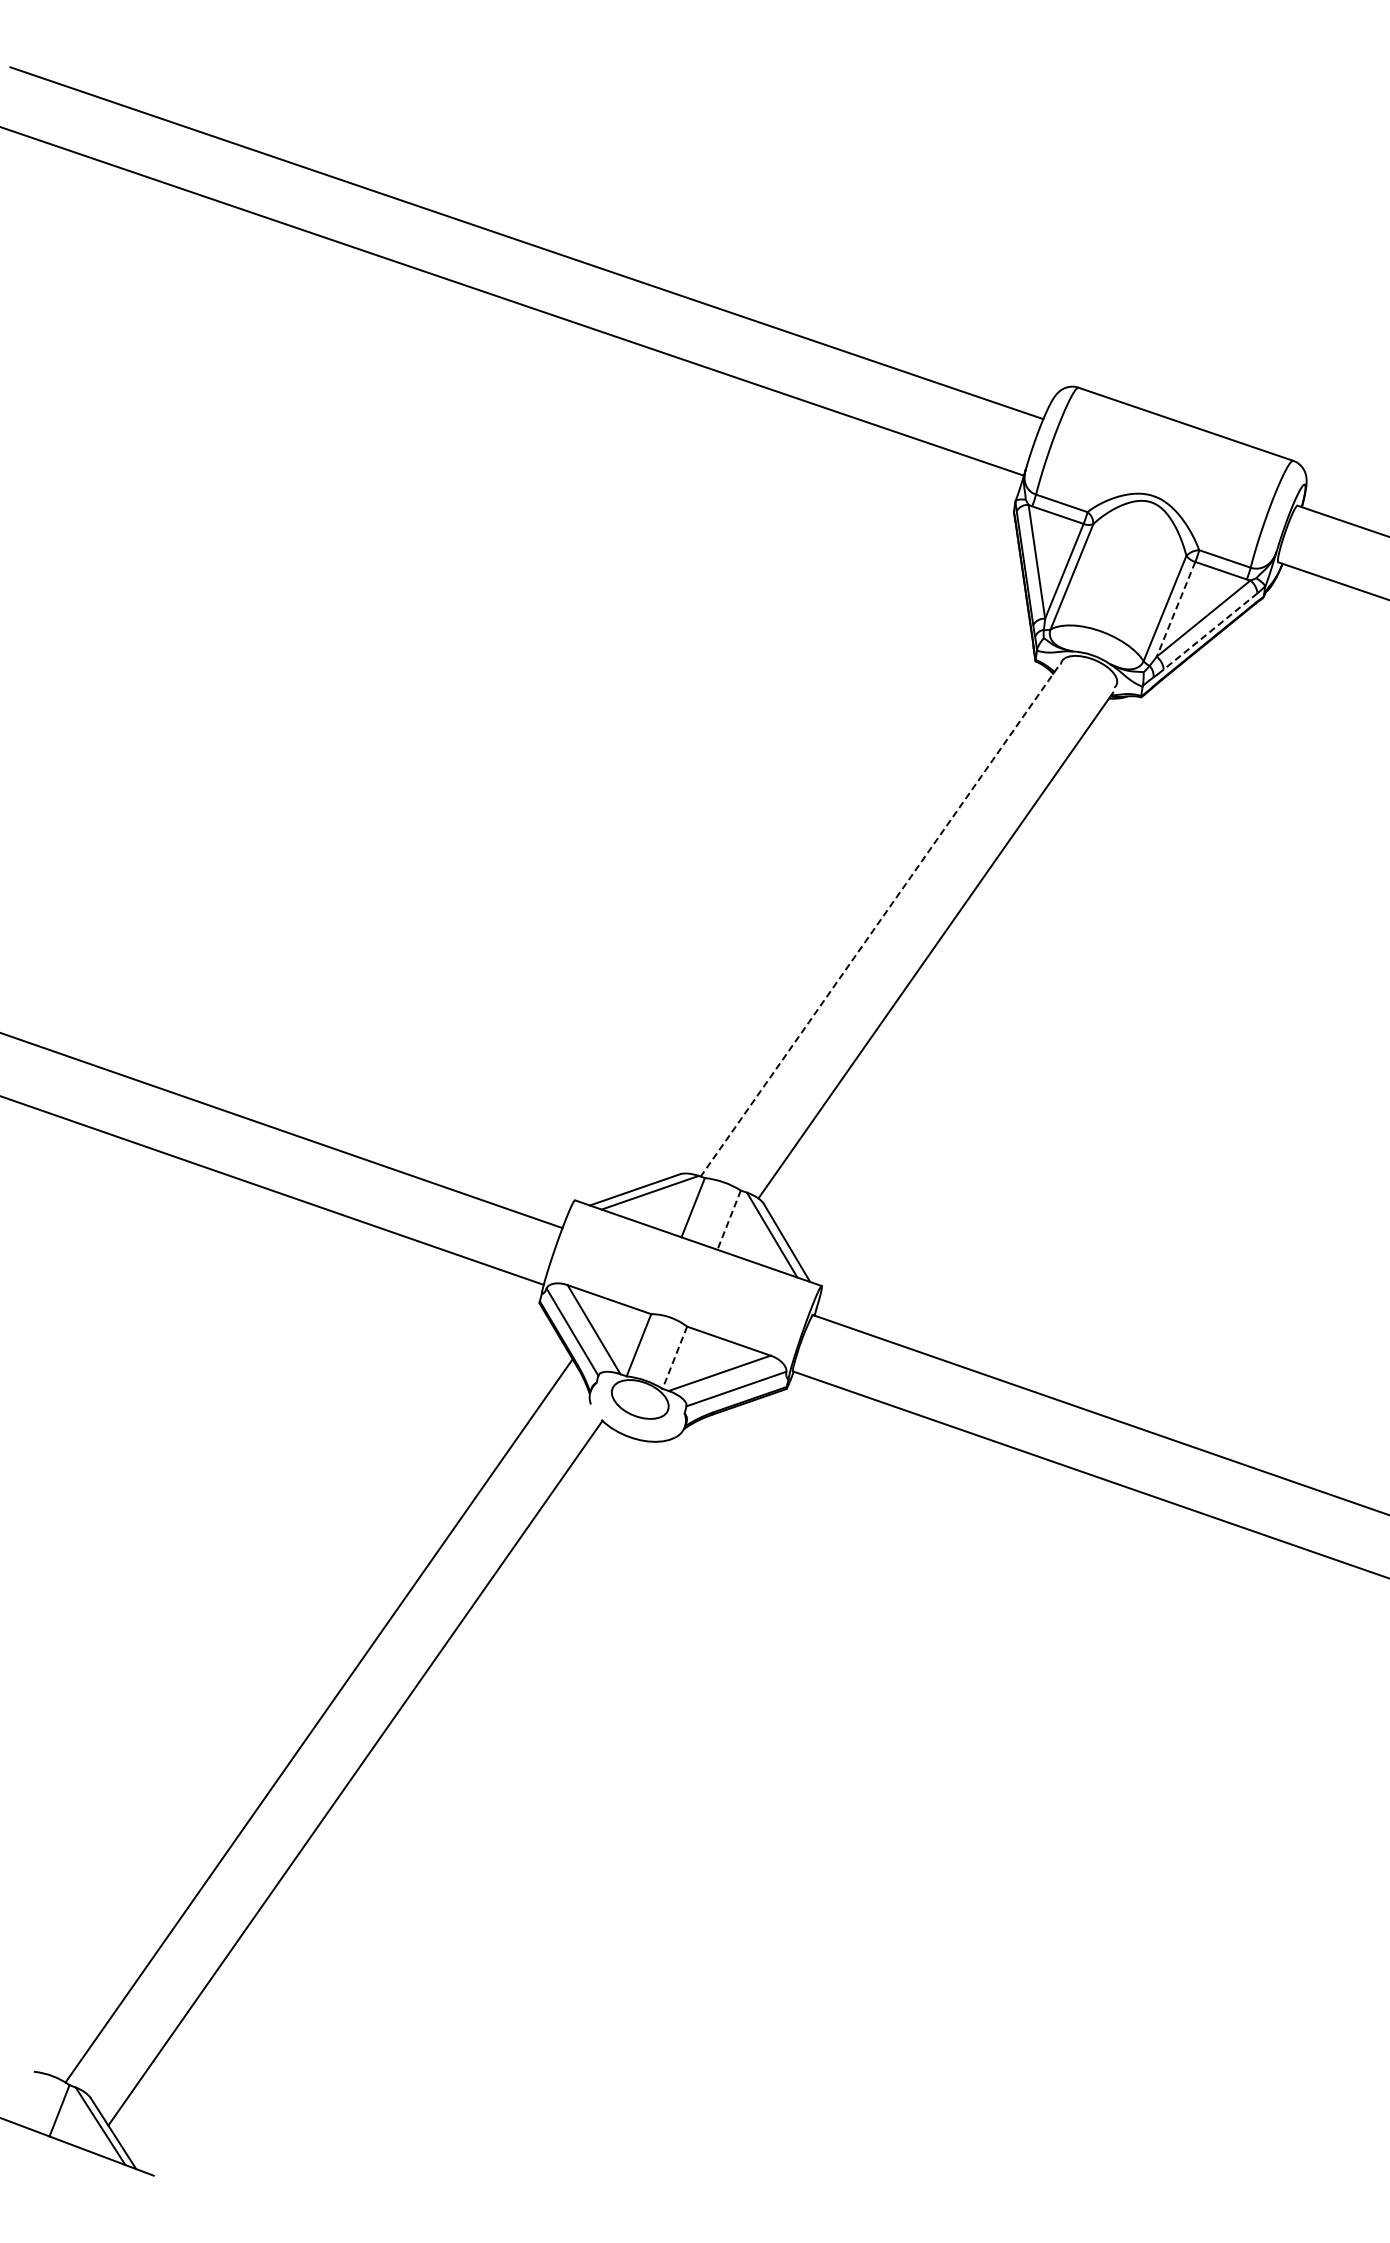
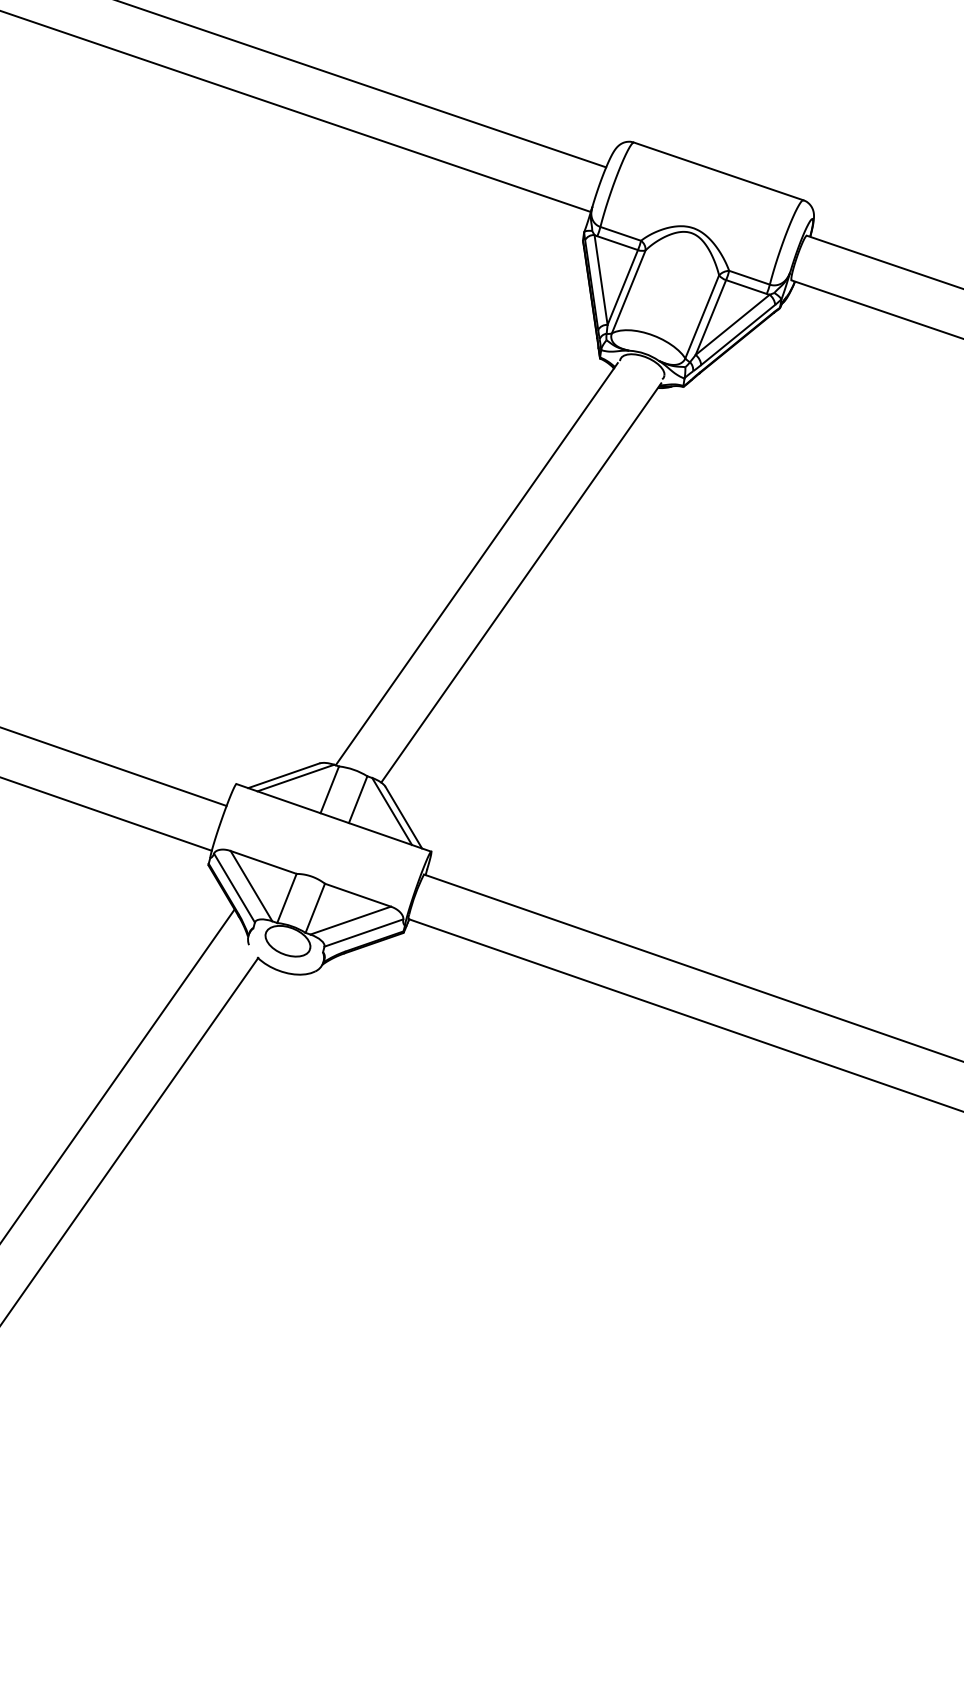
line: (1175, 609) -> (710, 317), dashed -> solid
line: (1210, 631) -> (738, 335), dashed -> solid
line: (879, 922) -> (476, 564), dashed -> solid
line: (729, 1220) -> (358, 799), dashed -> solid
line: (674, 1358) -> (315, 908), dashed -> solid

